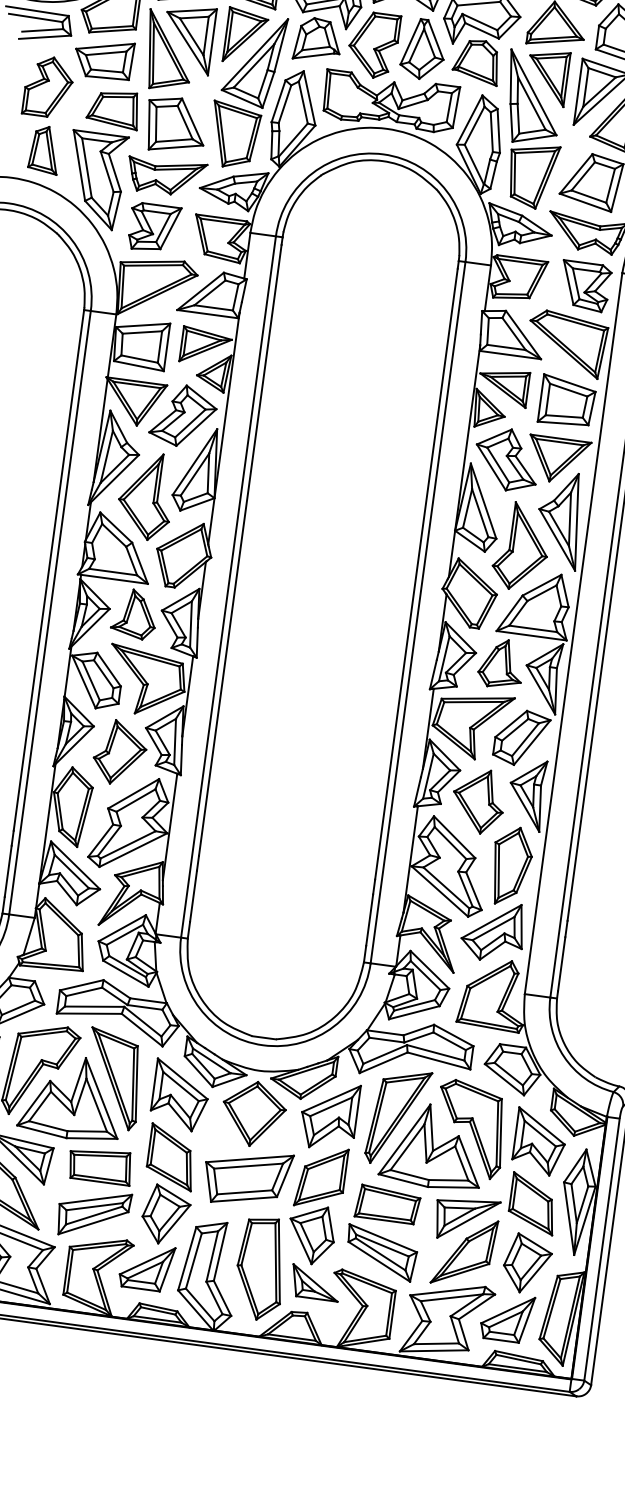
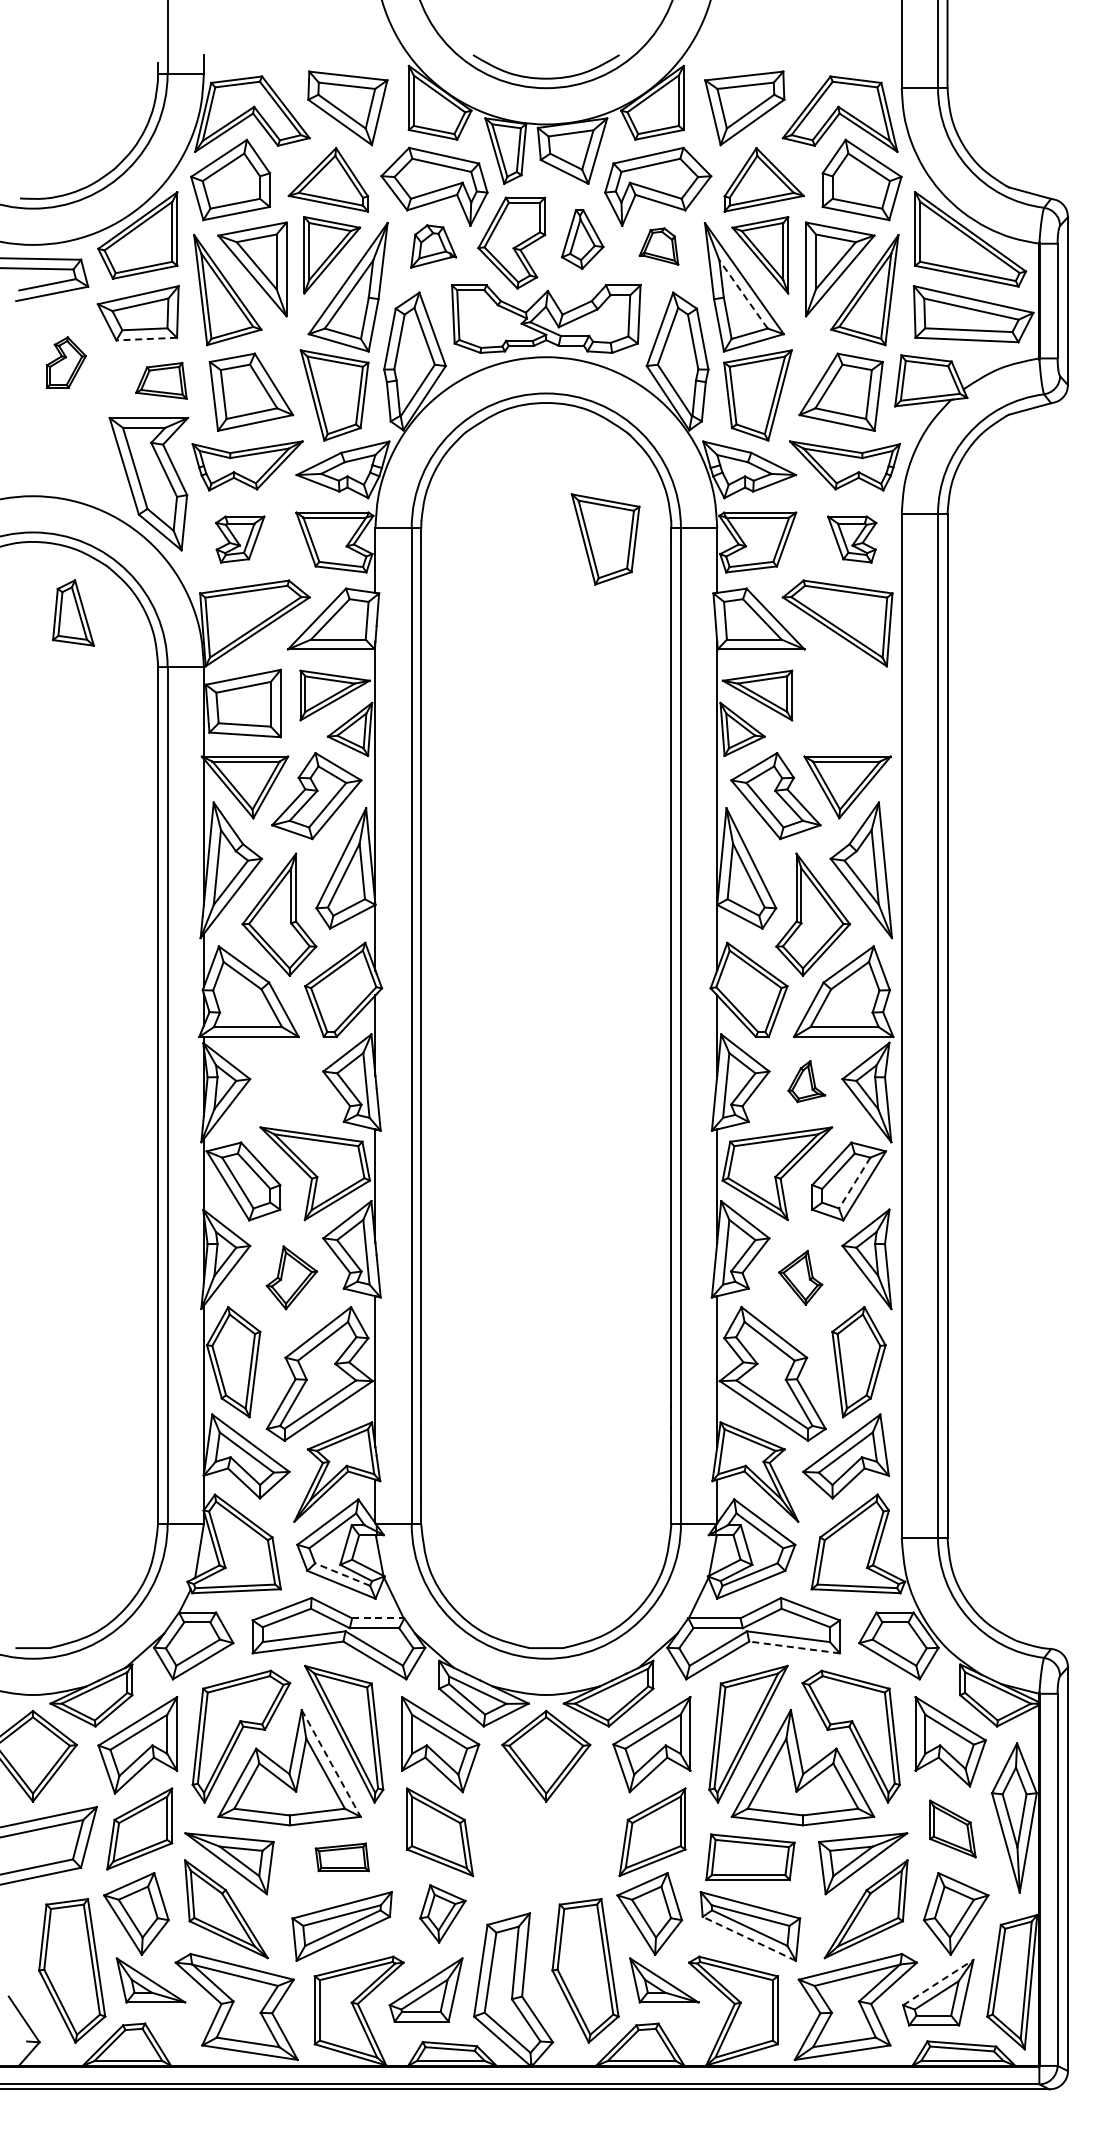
part: (318, 40) -> (433, 246), size x0.7
part: (423, 49) -> (582, 239), size x0.7
part: (476, 61) -> (658, 246), size x0.6
line: (107, 78) -> (146, 339), solid -> dashed
part: (48, 86) -> (66, 362), size x0.6
line: (531, 103) -> (743, 294), solid -> dashed
part: (113, 108) -> (161, 380), size x0.7
part: (45, 149) -> (73, 612), moved
part: (153, 228) -> (239, 539), size x0.7
part: (411, 262) -> (605, 539), added
part: (584, 286) -> (851, 539), size x0.7
part: (566, 401) -> (848, 703), removed
part: (134, 614) -> (285, 1081), removed
part: (501, 663) -> (806, 1081), size x0.6
line: (525, 739) -> (854, 1183), solid -> dashed
part: (119, 752) -> (291, 1277), size x0.7
part: (478, 801) -> (800, 1277), size x0.6
line: (127, 966) -> (342, 1574), solid -> dashed
line: (148, 1000) -> (377, 1618), solid -> dashed
line: (438, 1060) -> (794, 1647), solid -> dashed
line: (101, 1098) -> (331, 1763), solid -> dashed
part: (100, 1165) -> (342, 1857), size x0.6
part: (247, 1177) -> (549, 1846), removed
part: (532, 1203) -> (952, 1828), size x0.7
part: (165, 1214) -> (442, 1913), size x0.7
line: (379, 1261) -> (749, 1938), solid -> dashed
line: (508, 1310) -> (938, 1982), solid -> dashed

